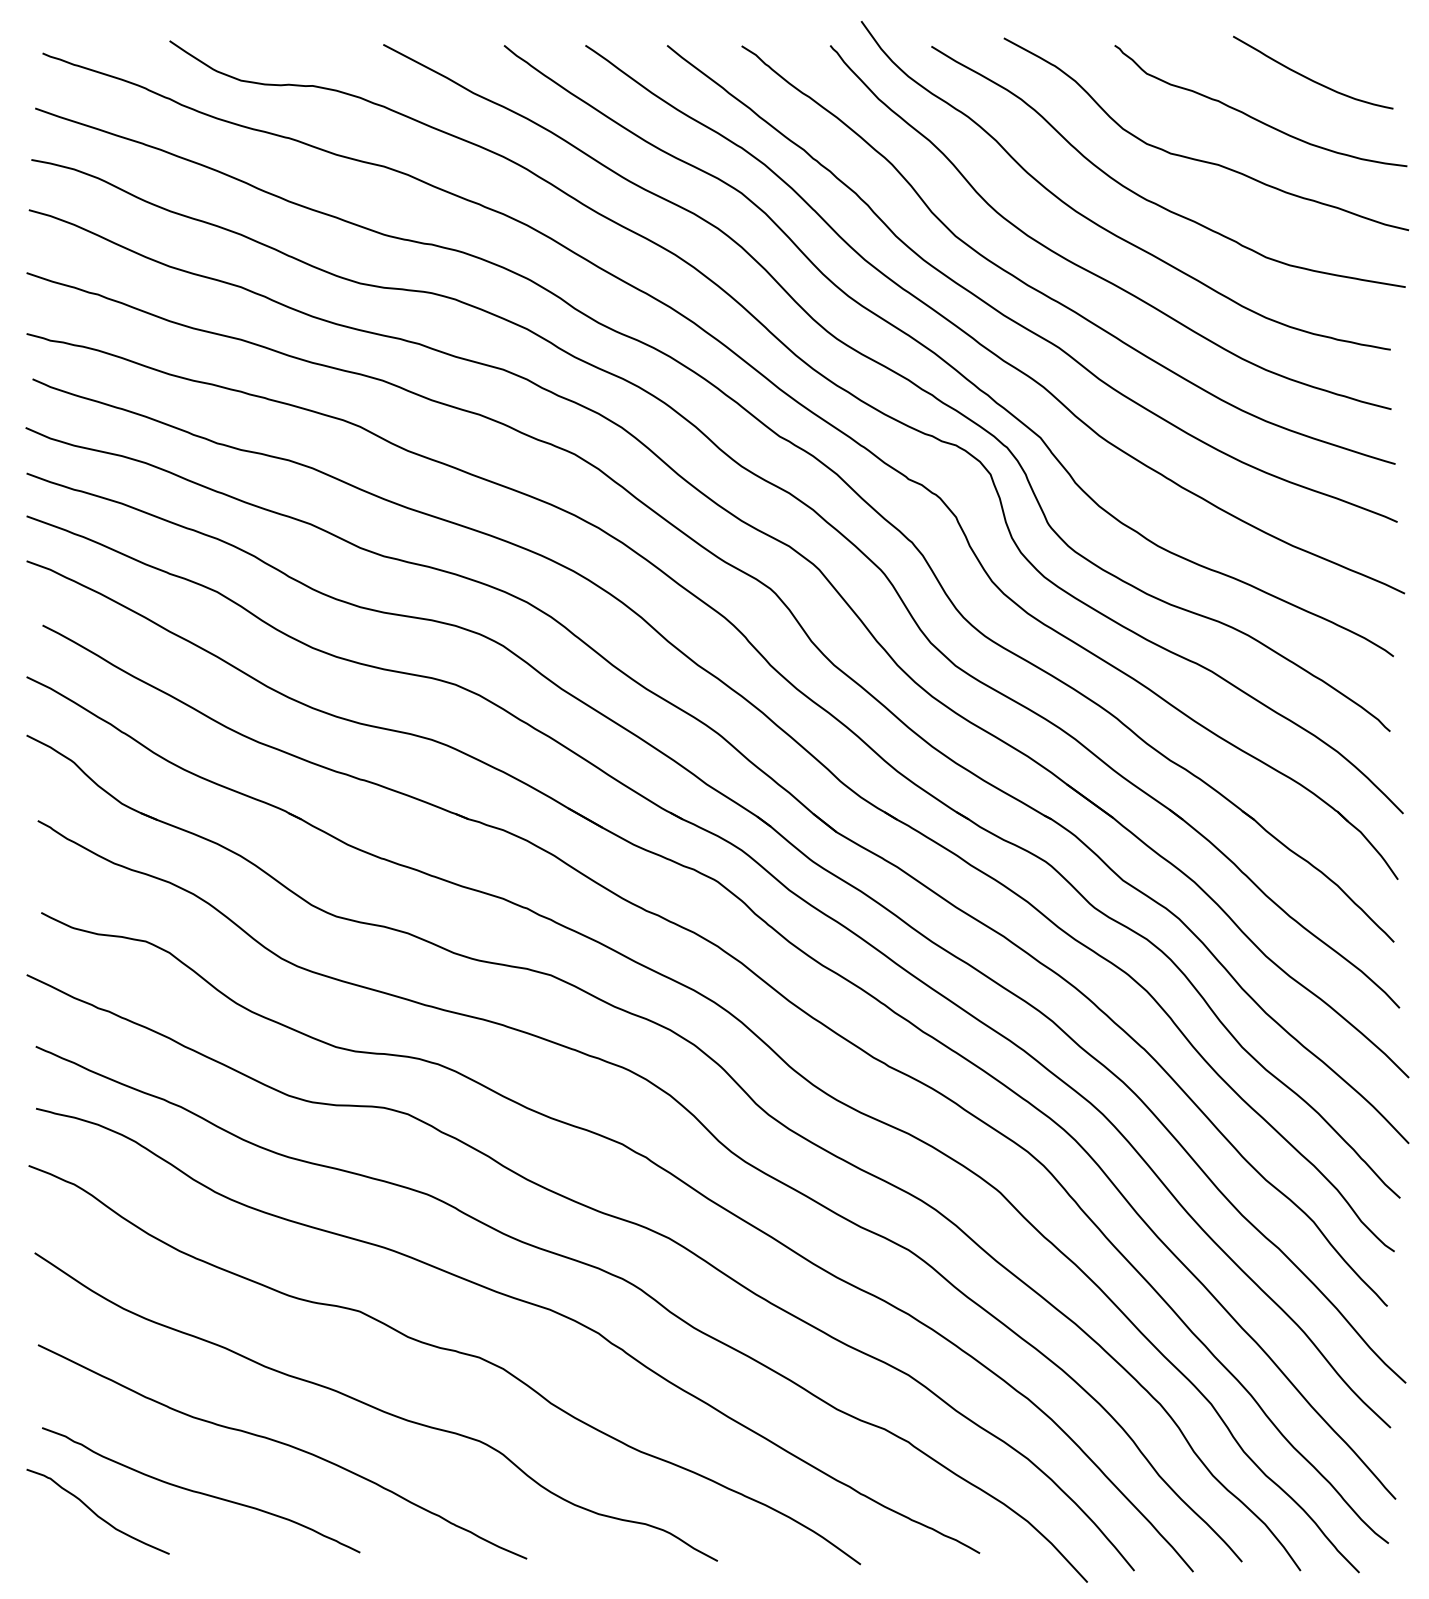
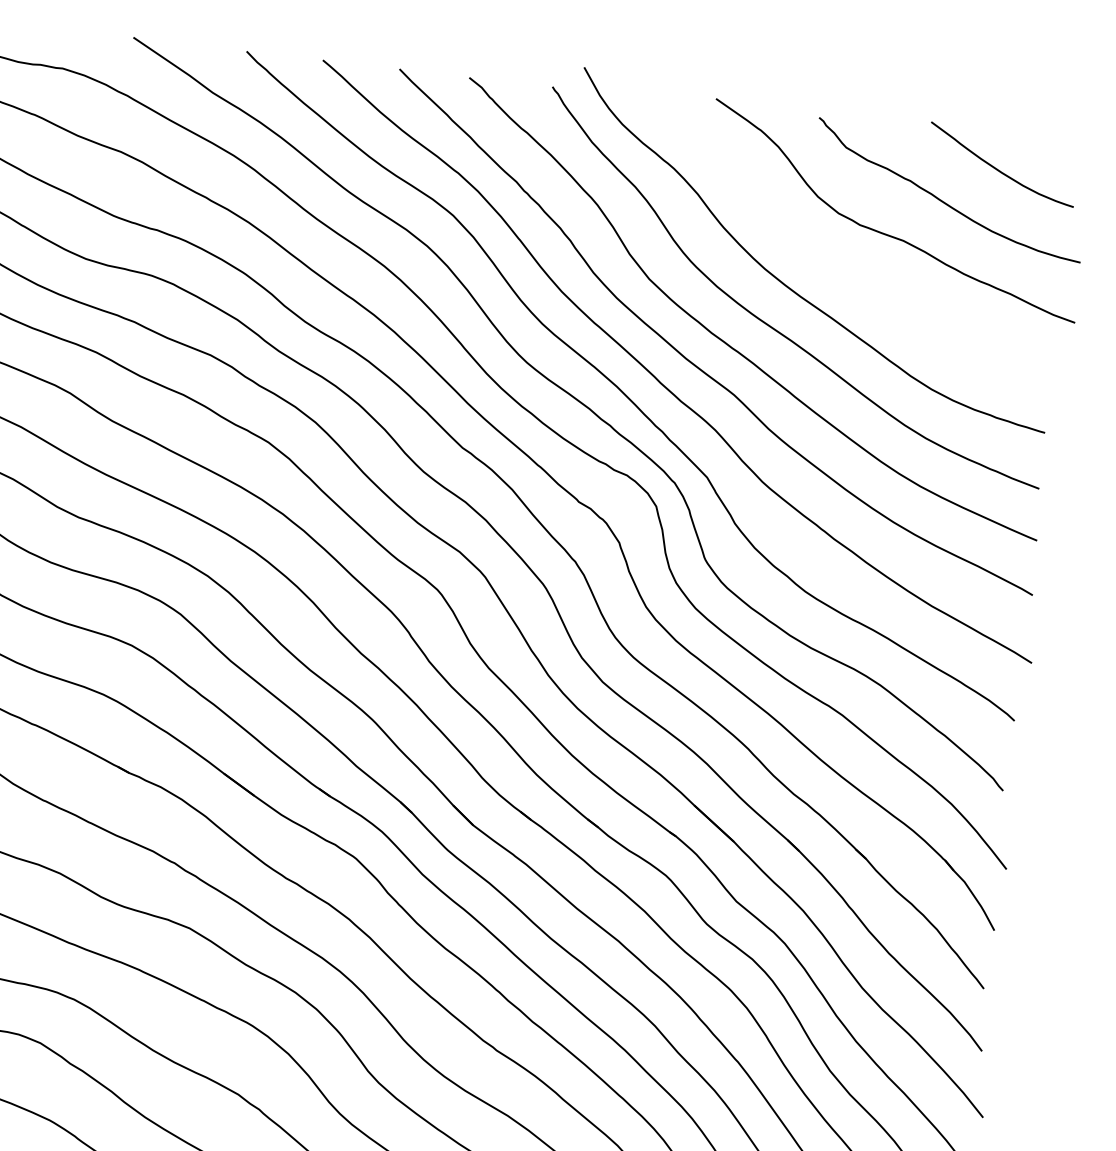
curve: (1153, 201) -> (838, 268), removed

